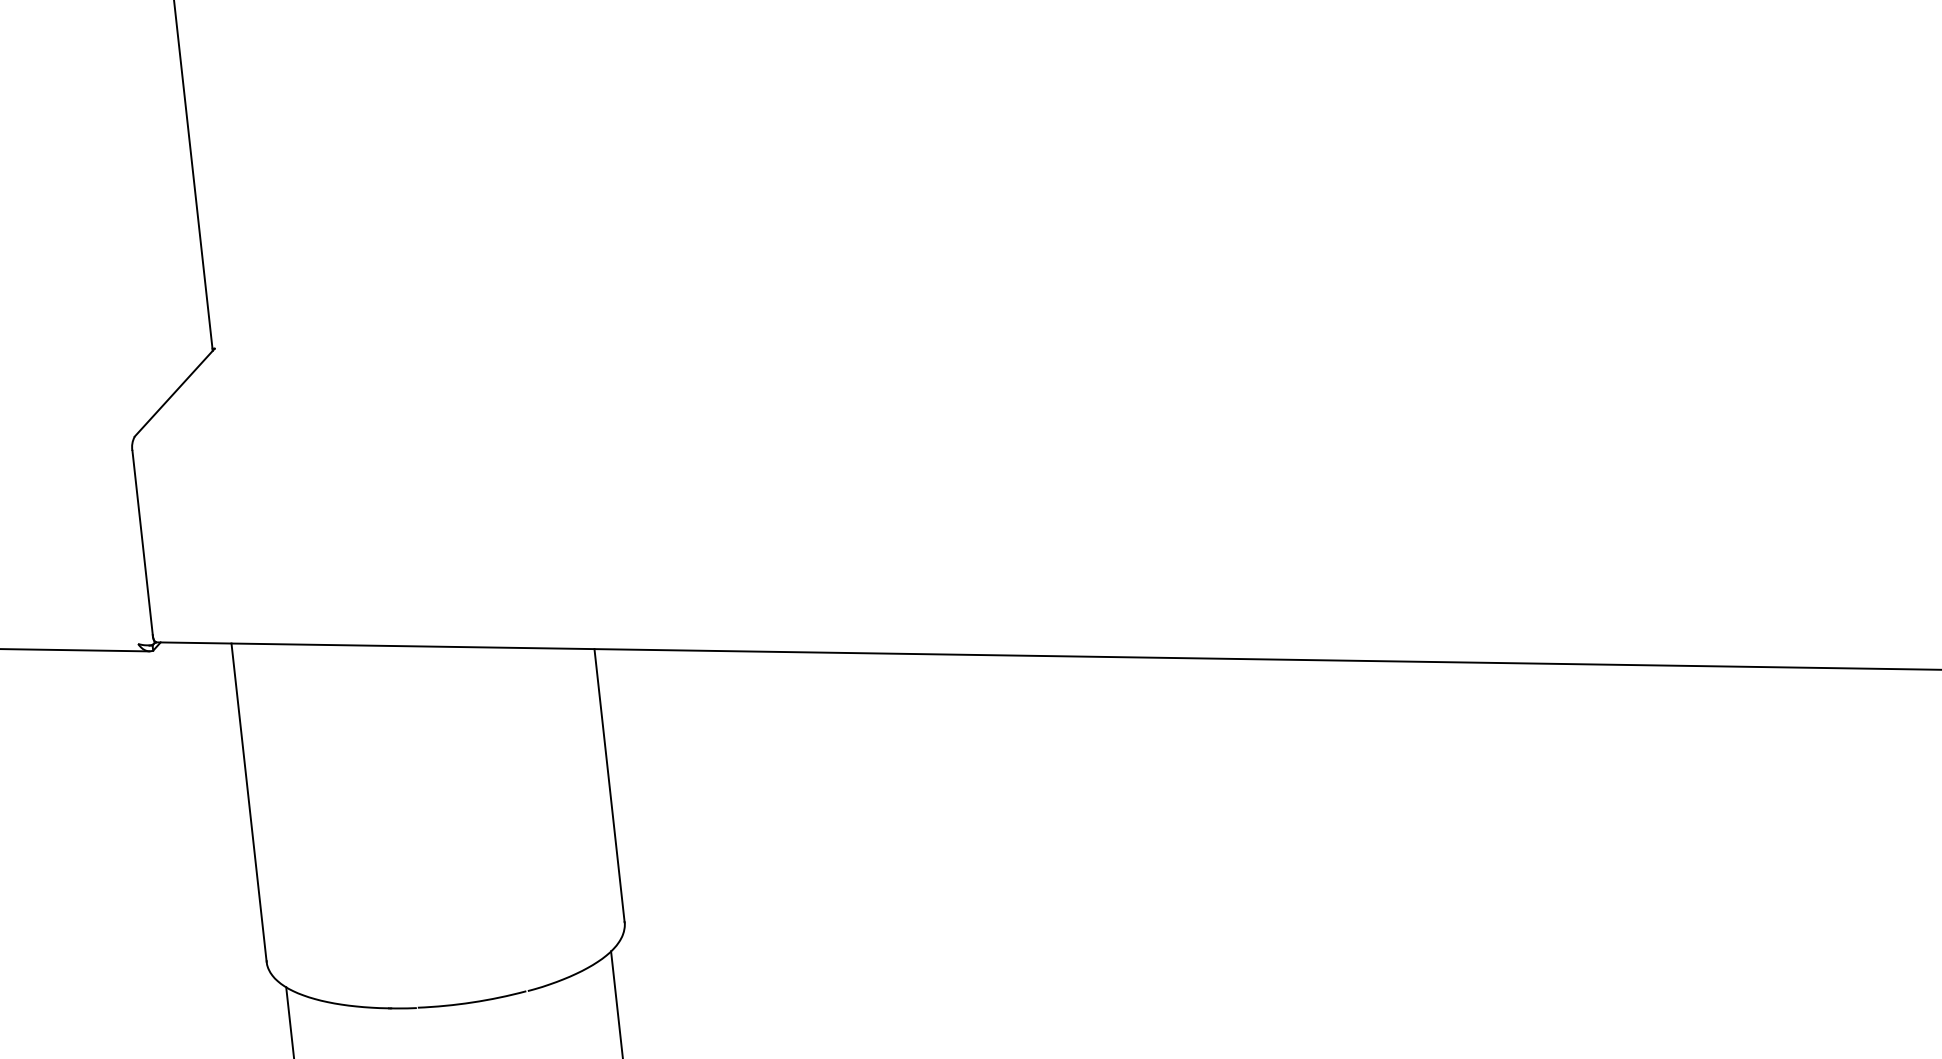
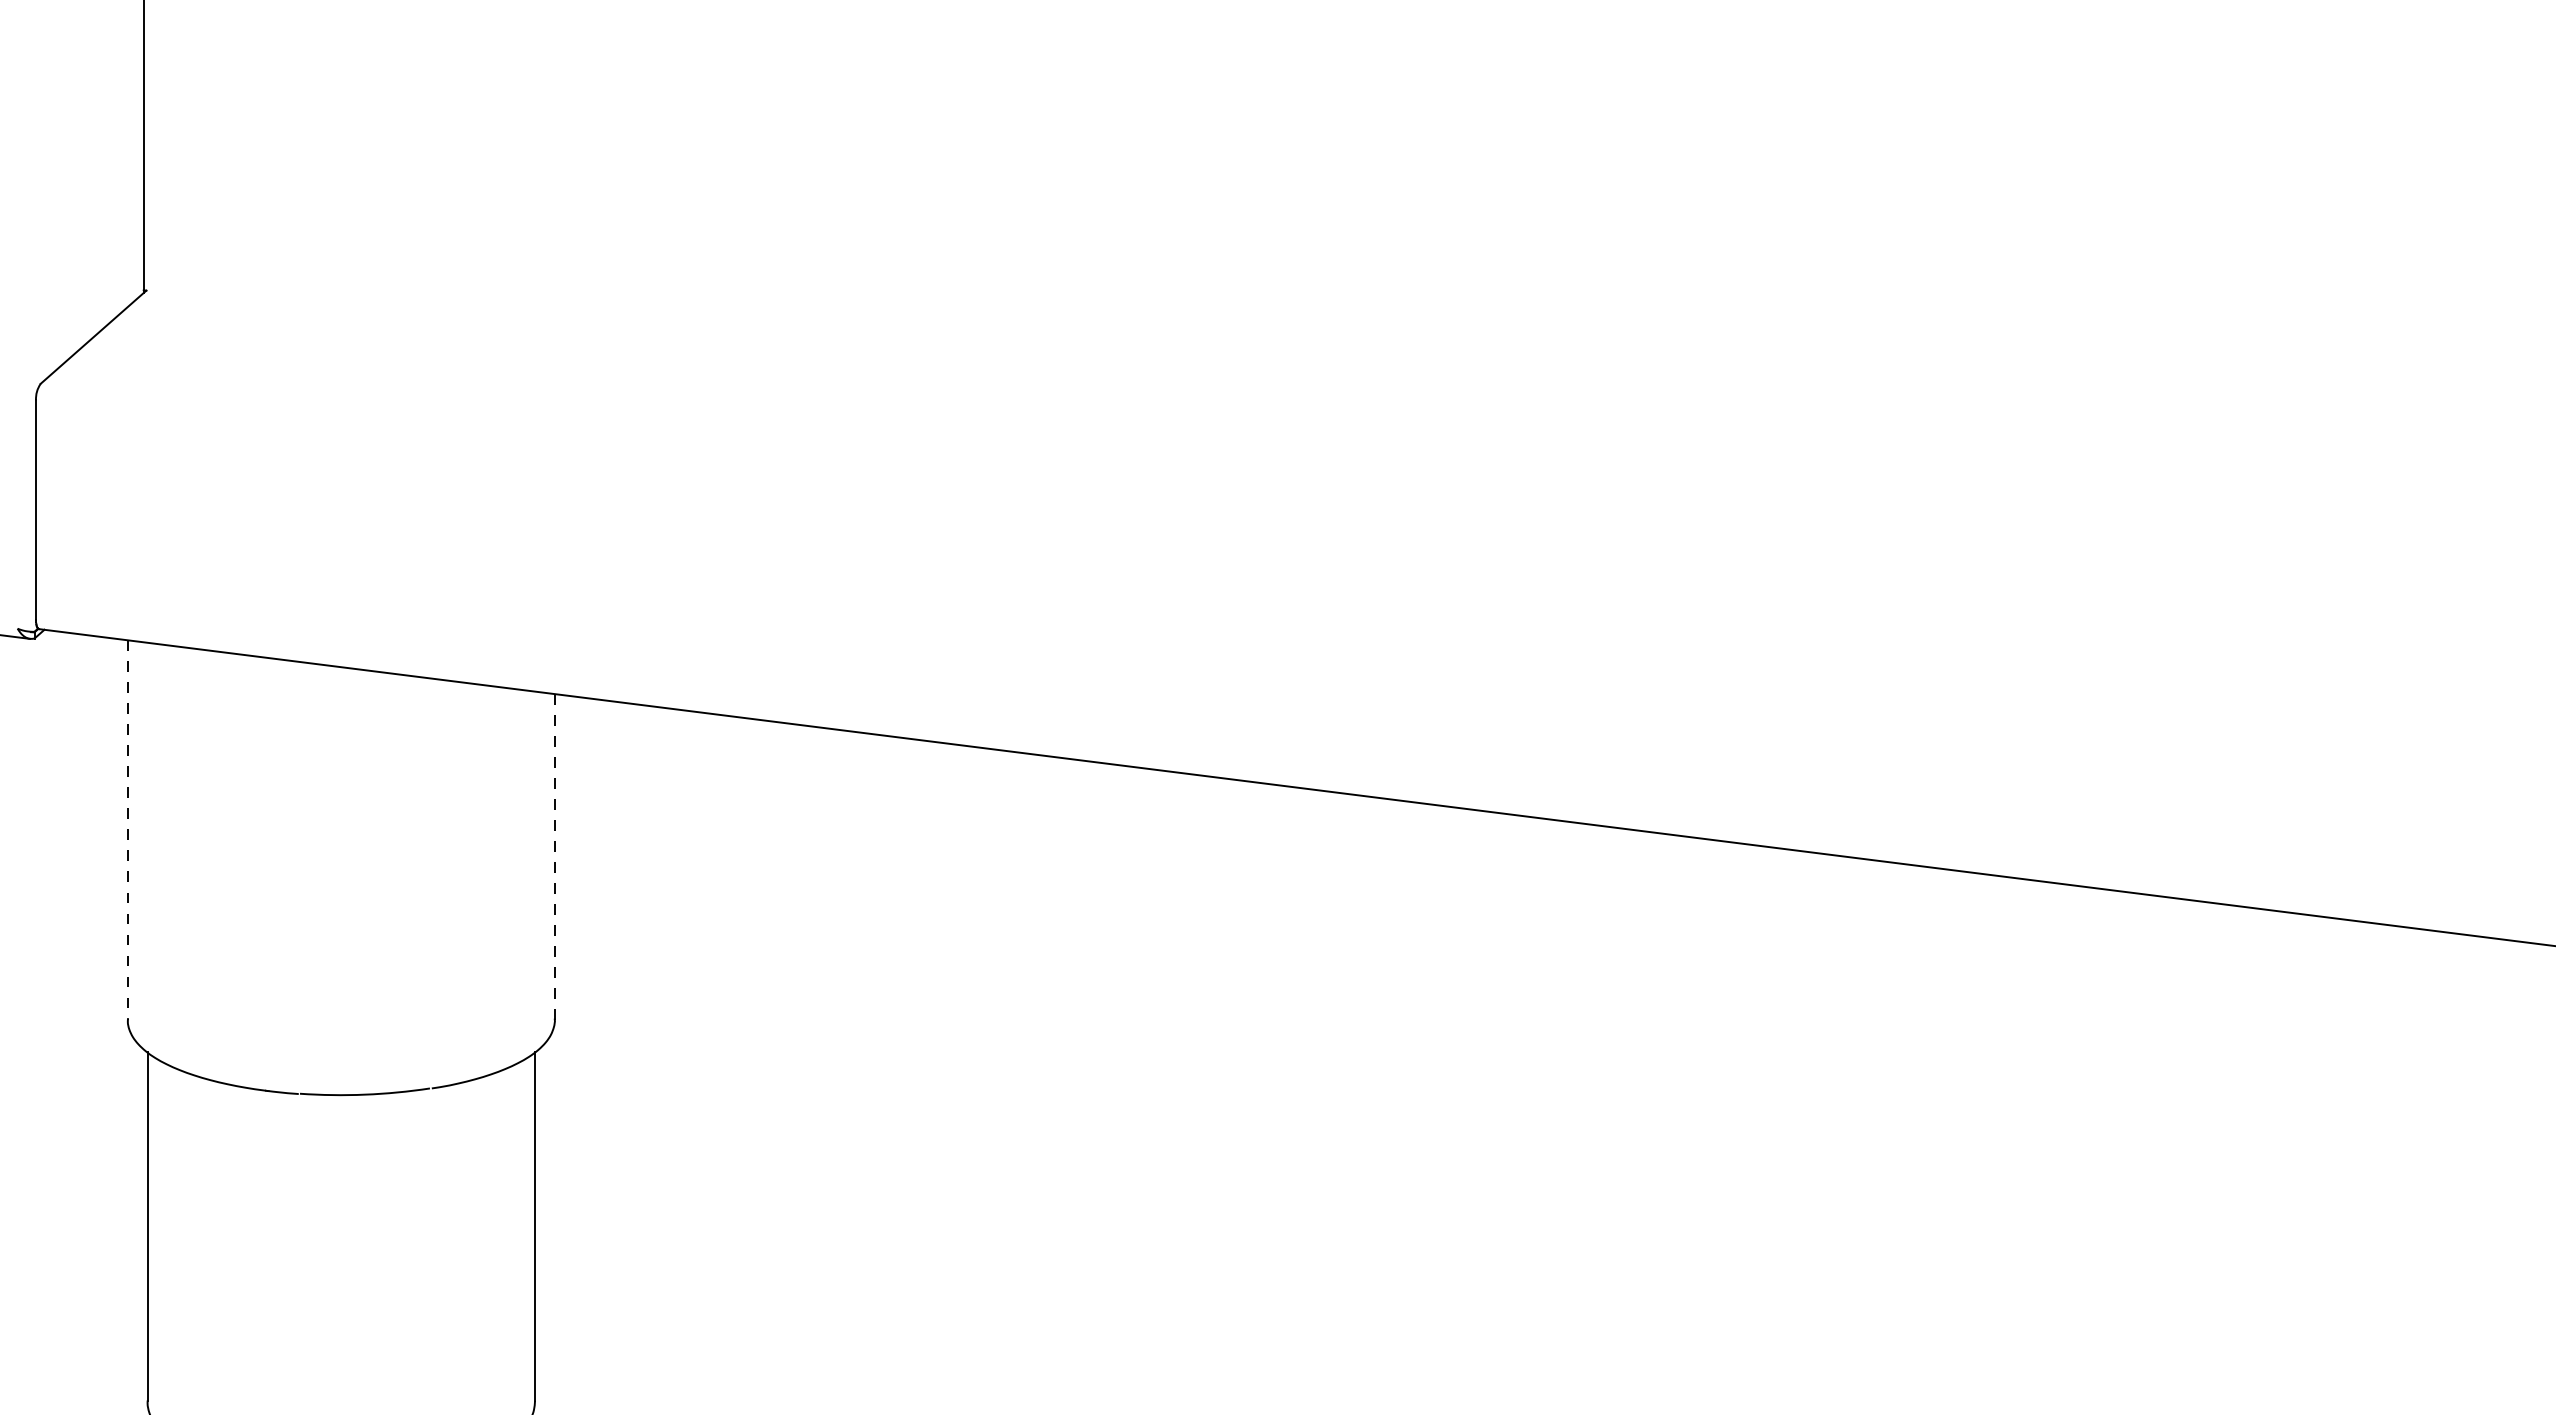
line: (609, 785) -> (554, 856), solid -> dashed
line: (248, 802) -> (127, 830), solid -> dashed

